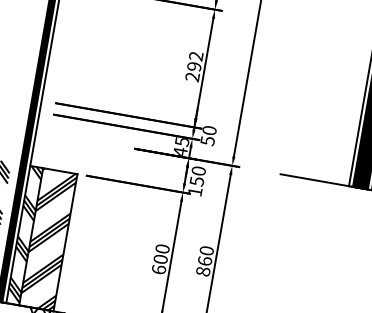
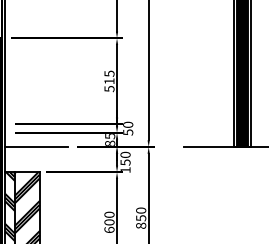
text: (194, 66) -> (109, 81), 292 -> 515
line: (78, 139) -> (36, 147), added
text: (181, 150) -> (110, 142), 45 -> 85
text: (205, 261) -> (141, 218), 860 -> 850

